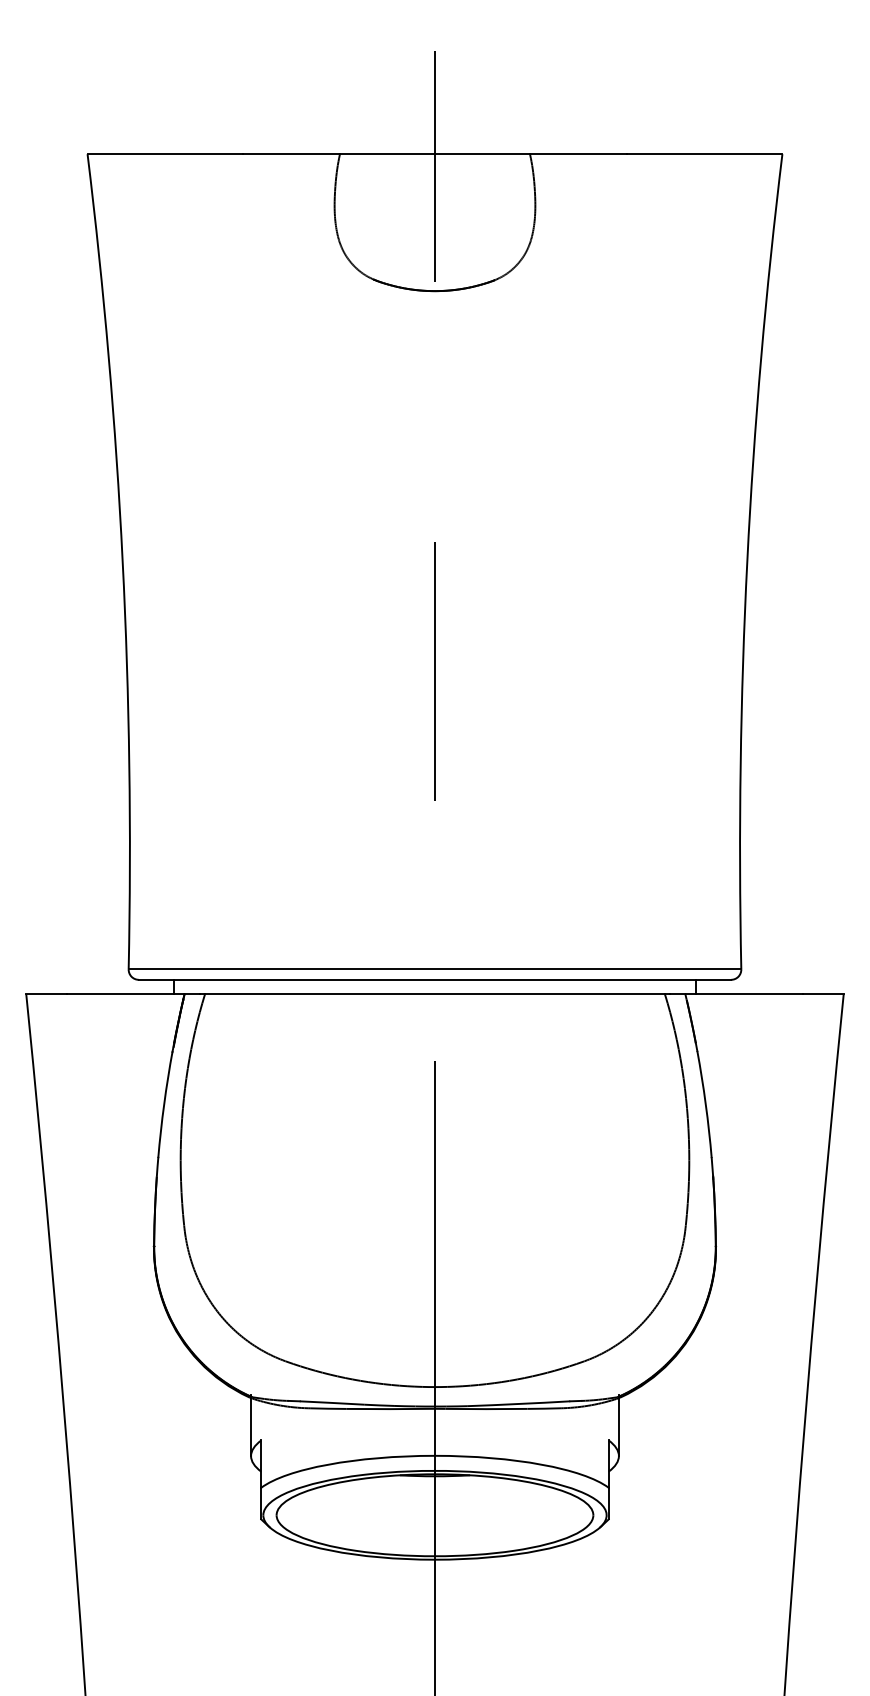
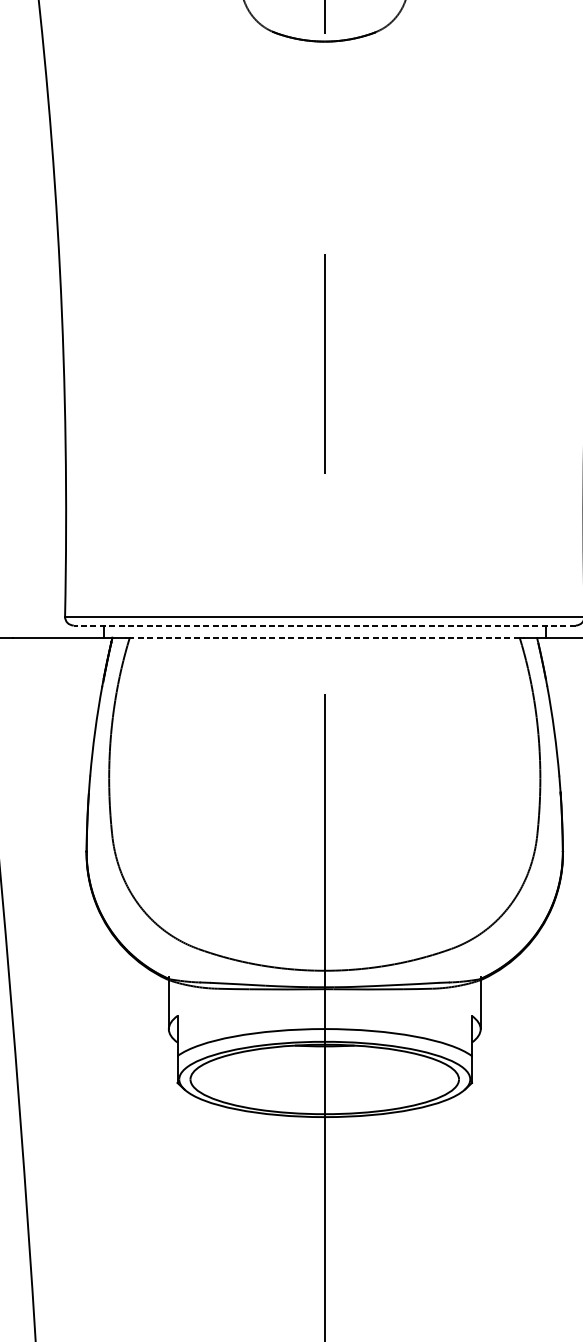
line: (434, 979) -> (324, 625), solid -> dashed
line: (435, 994) -> (325, 637), solid -> dashed

